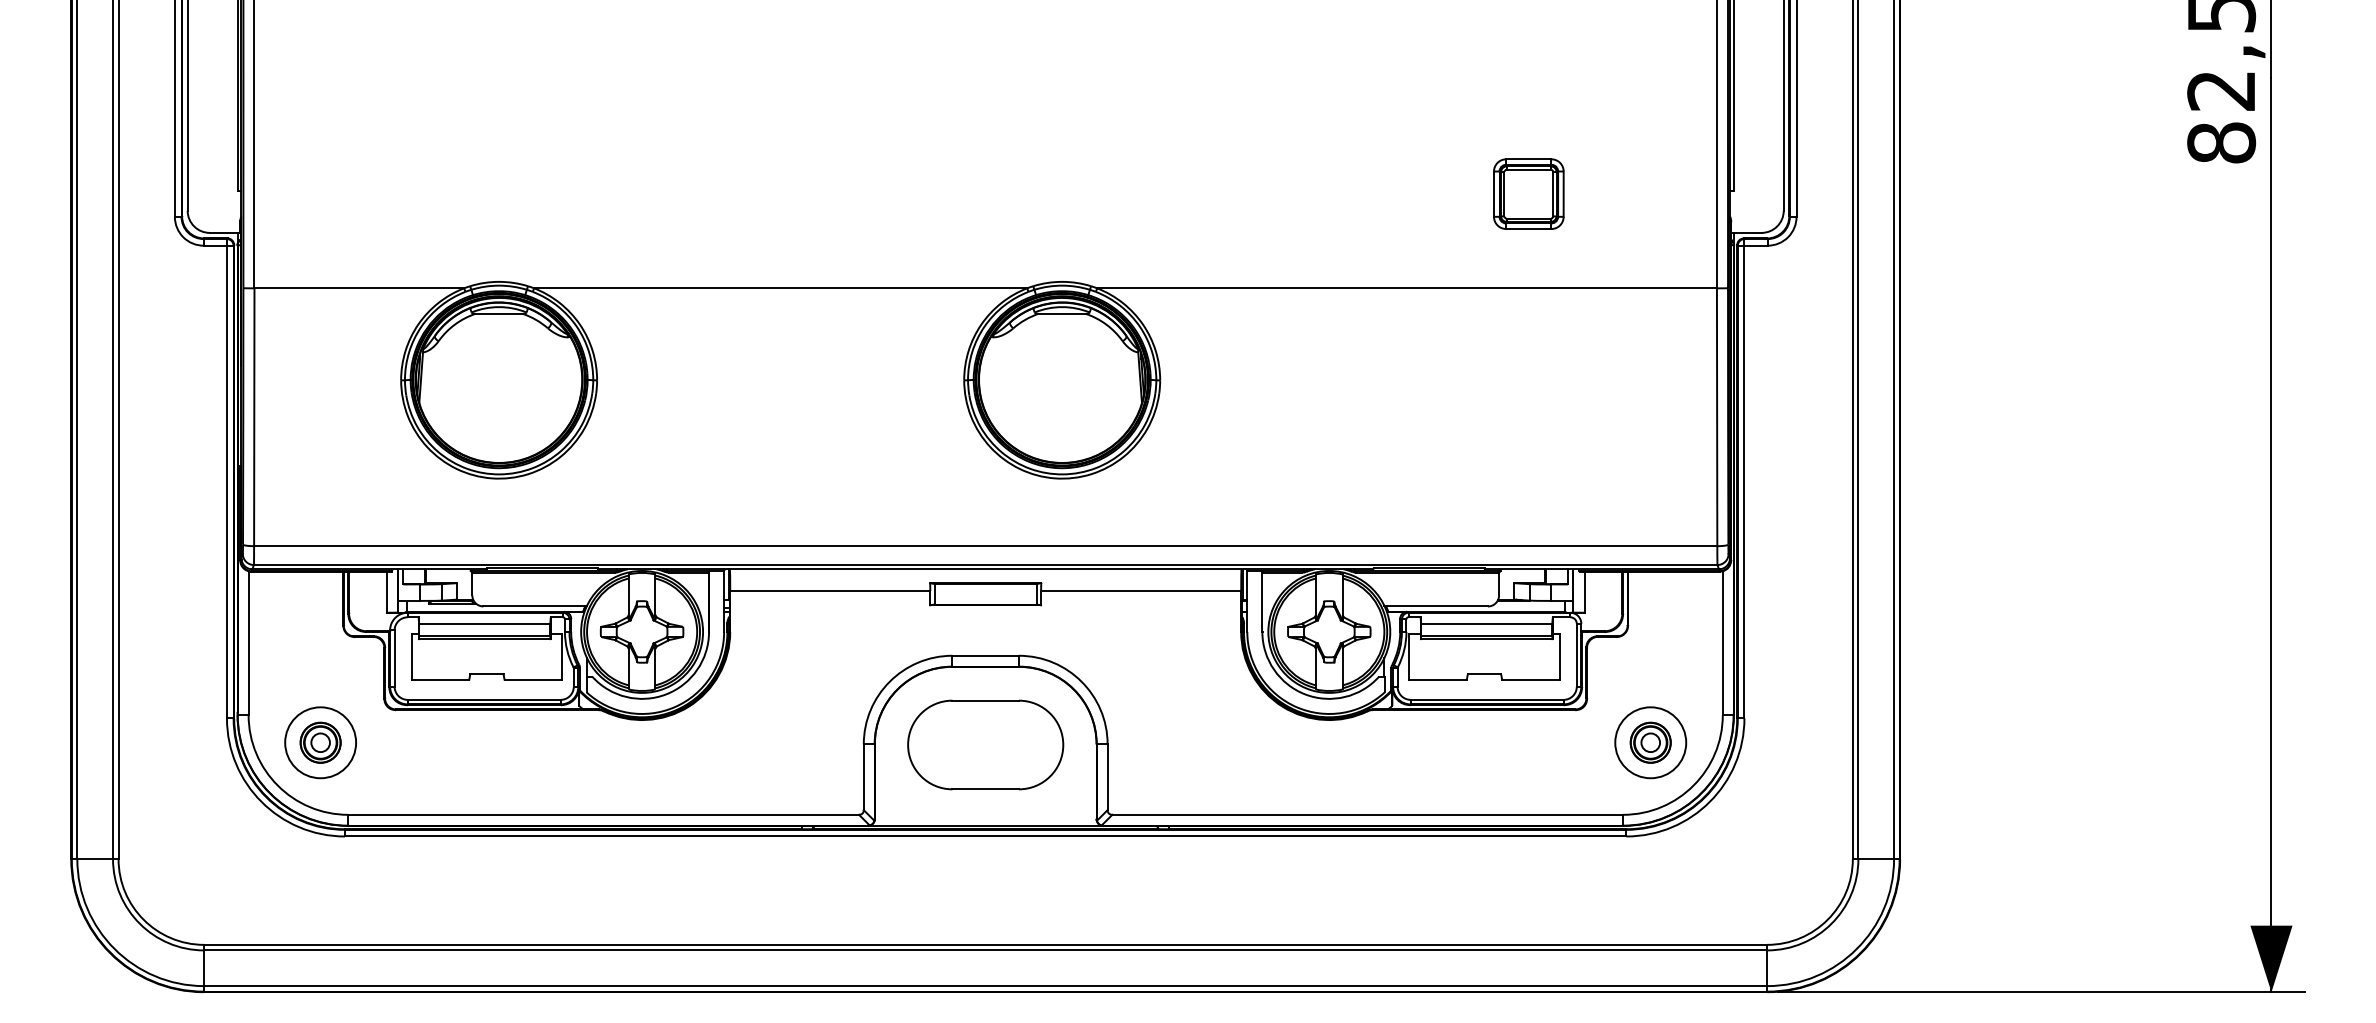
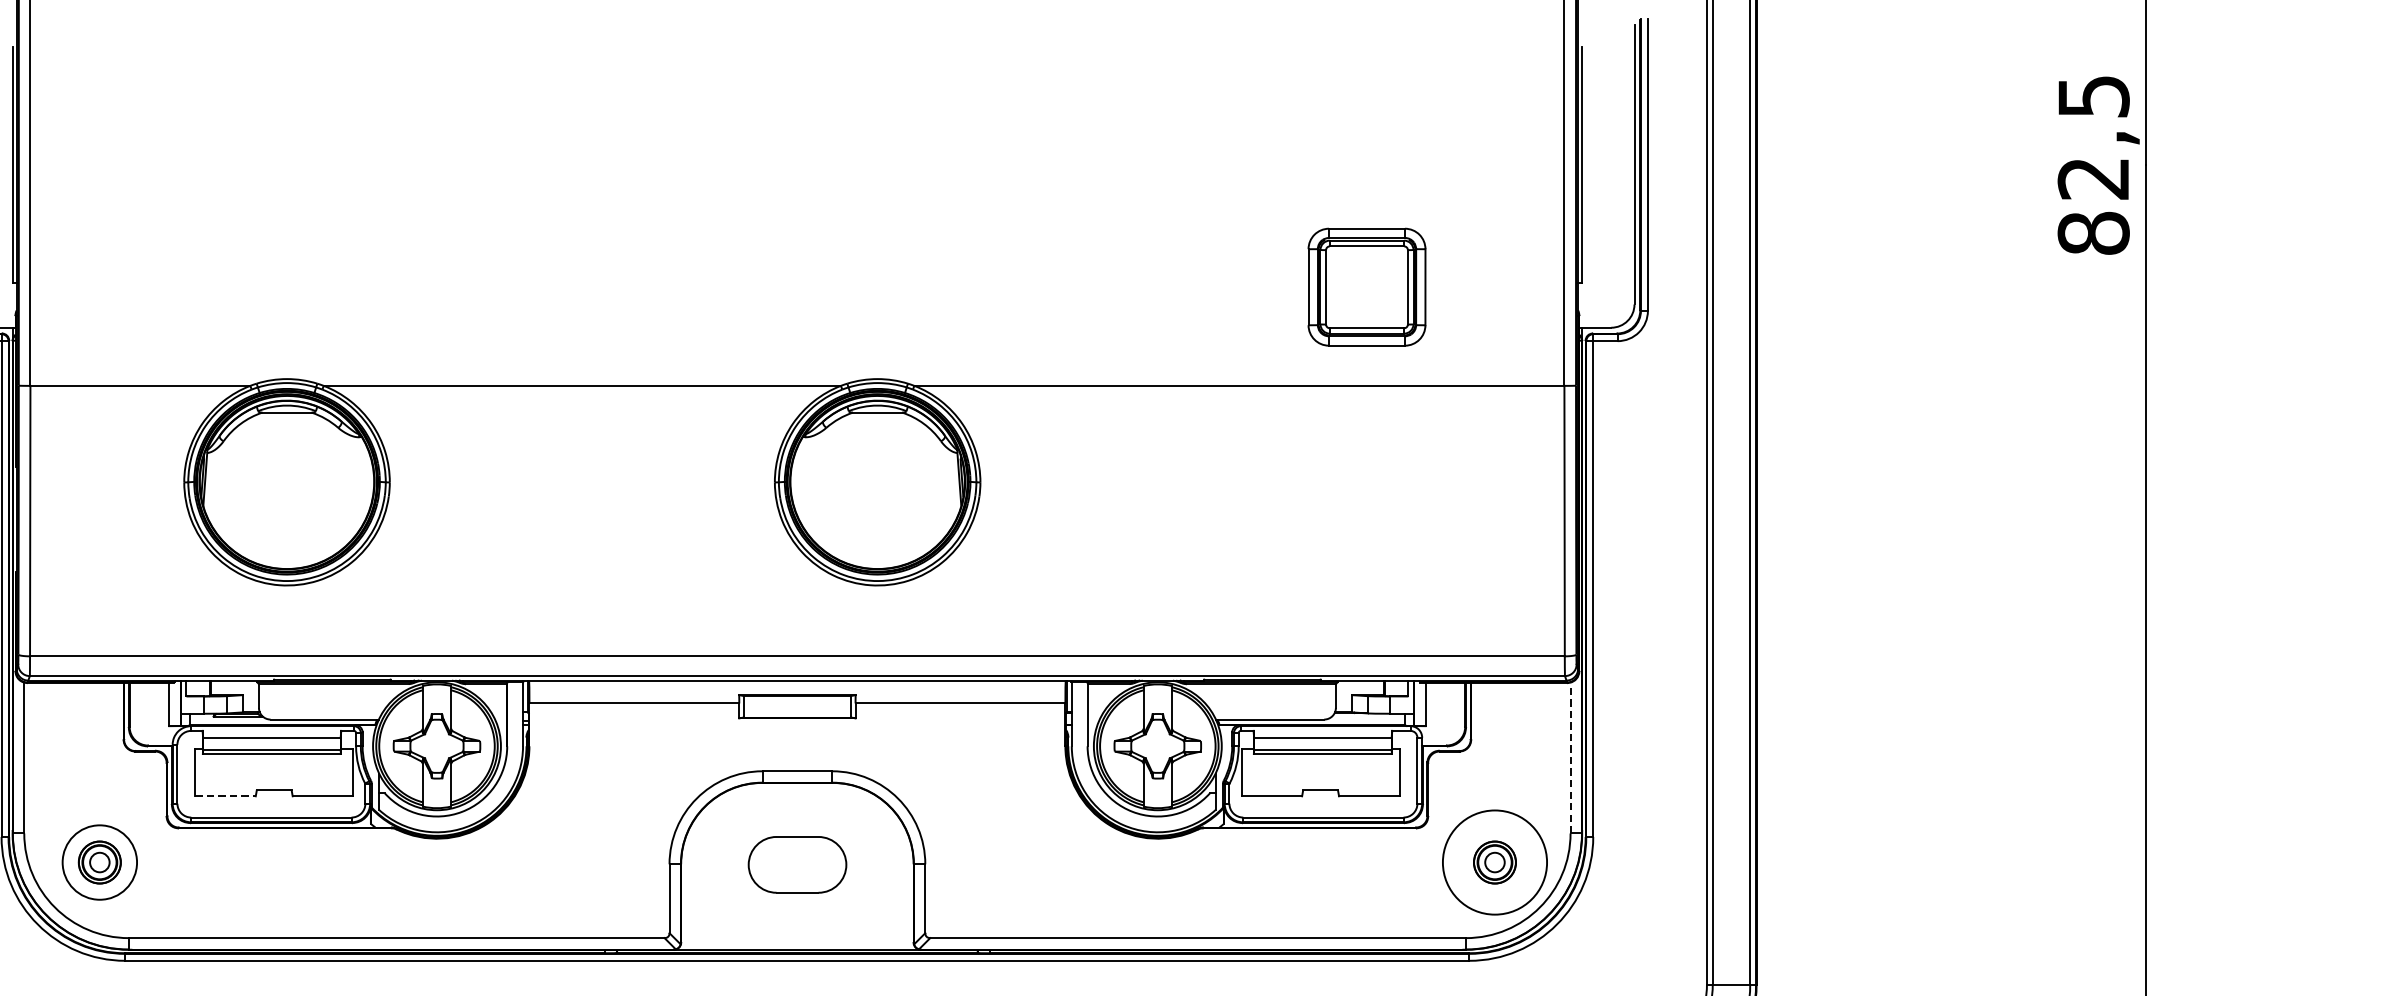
part: (1528, 193) -> (1366, 286), size x1.6
line: (1722, 643) -> (1570, 758), solid -> dashed
line: (440, 679) -> (225, 796), solid -> dashed
circle: (1650, 742) -> (1494, 862), size x1.4
part: (985, 744) -> (797, 864), size x0.6

